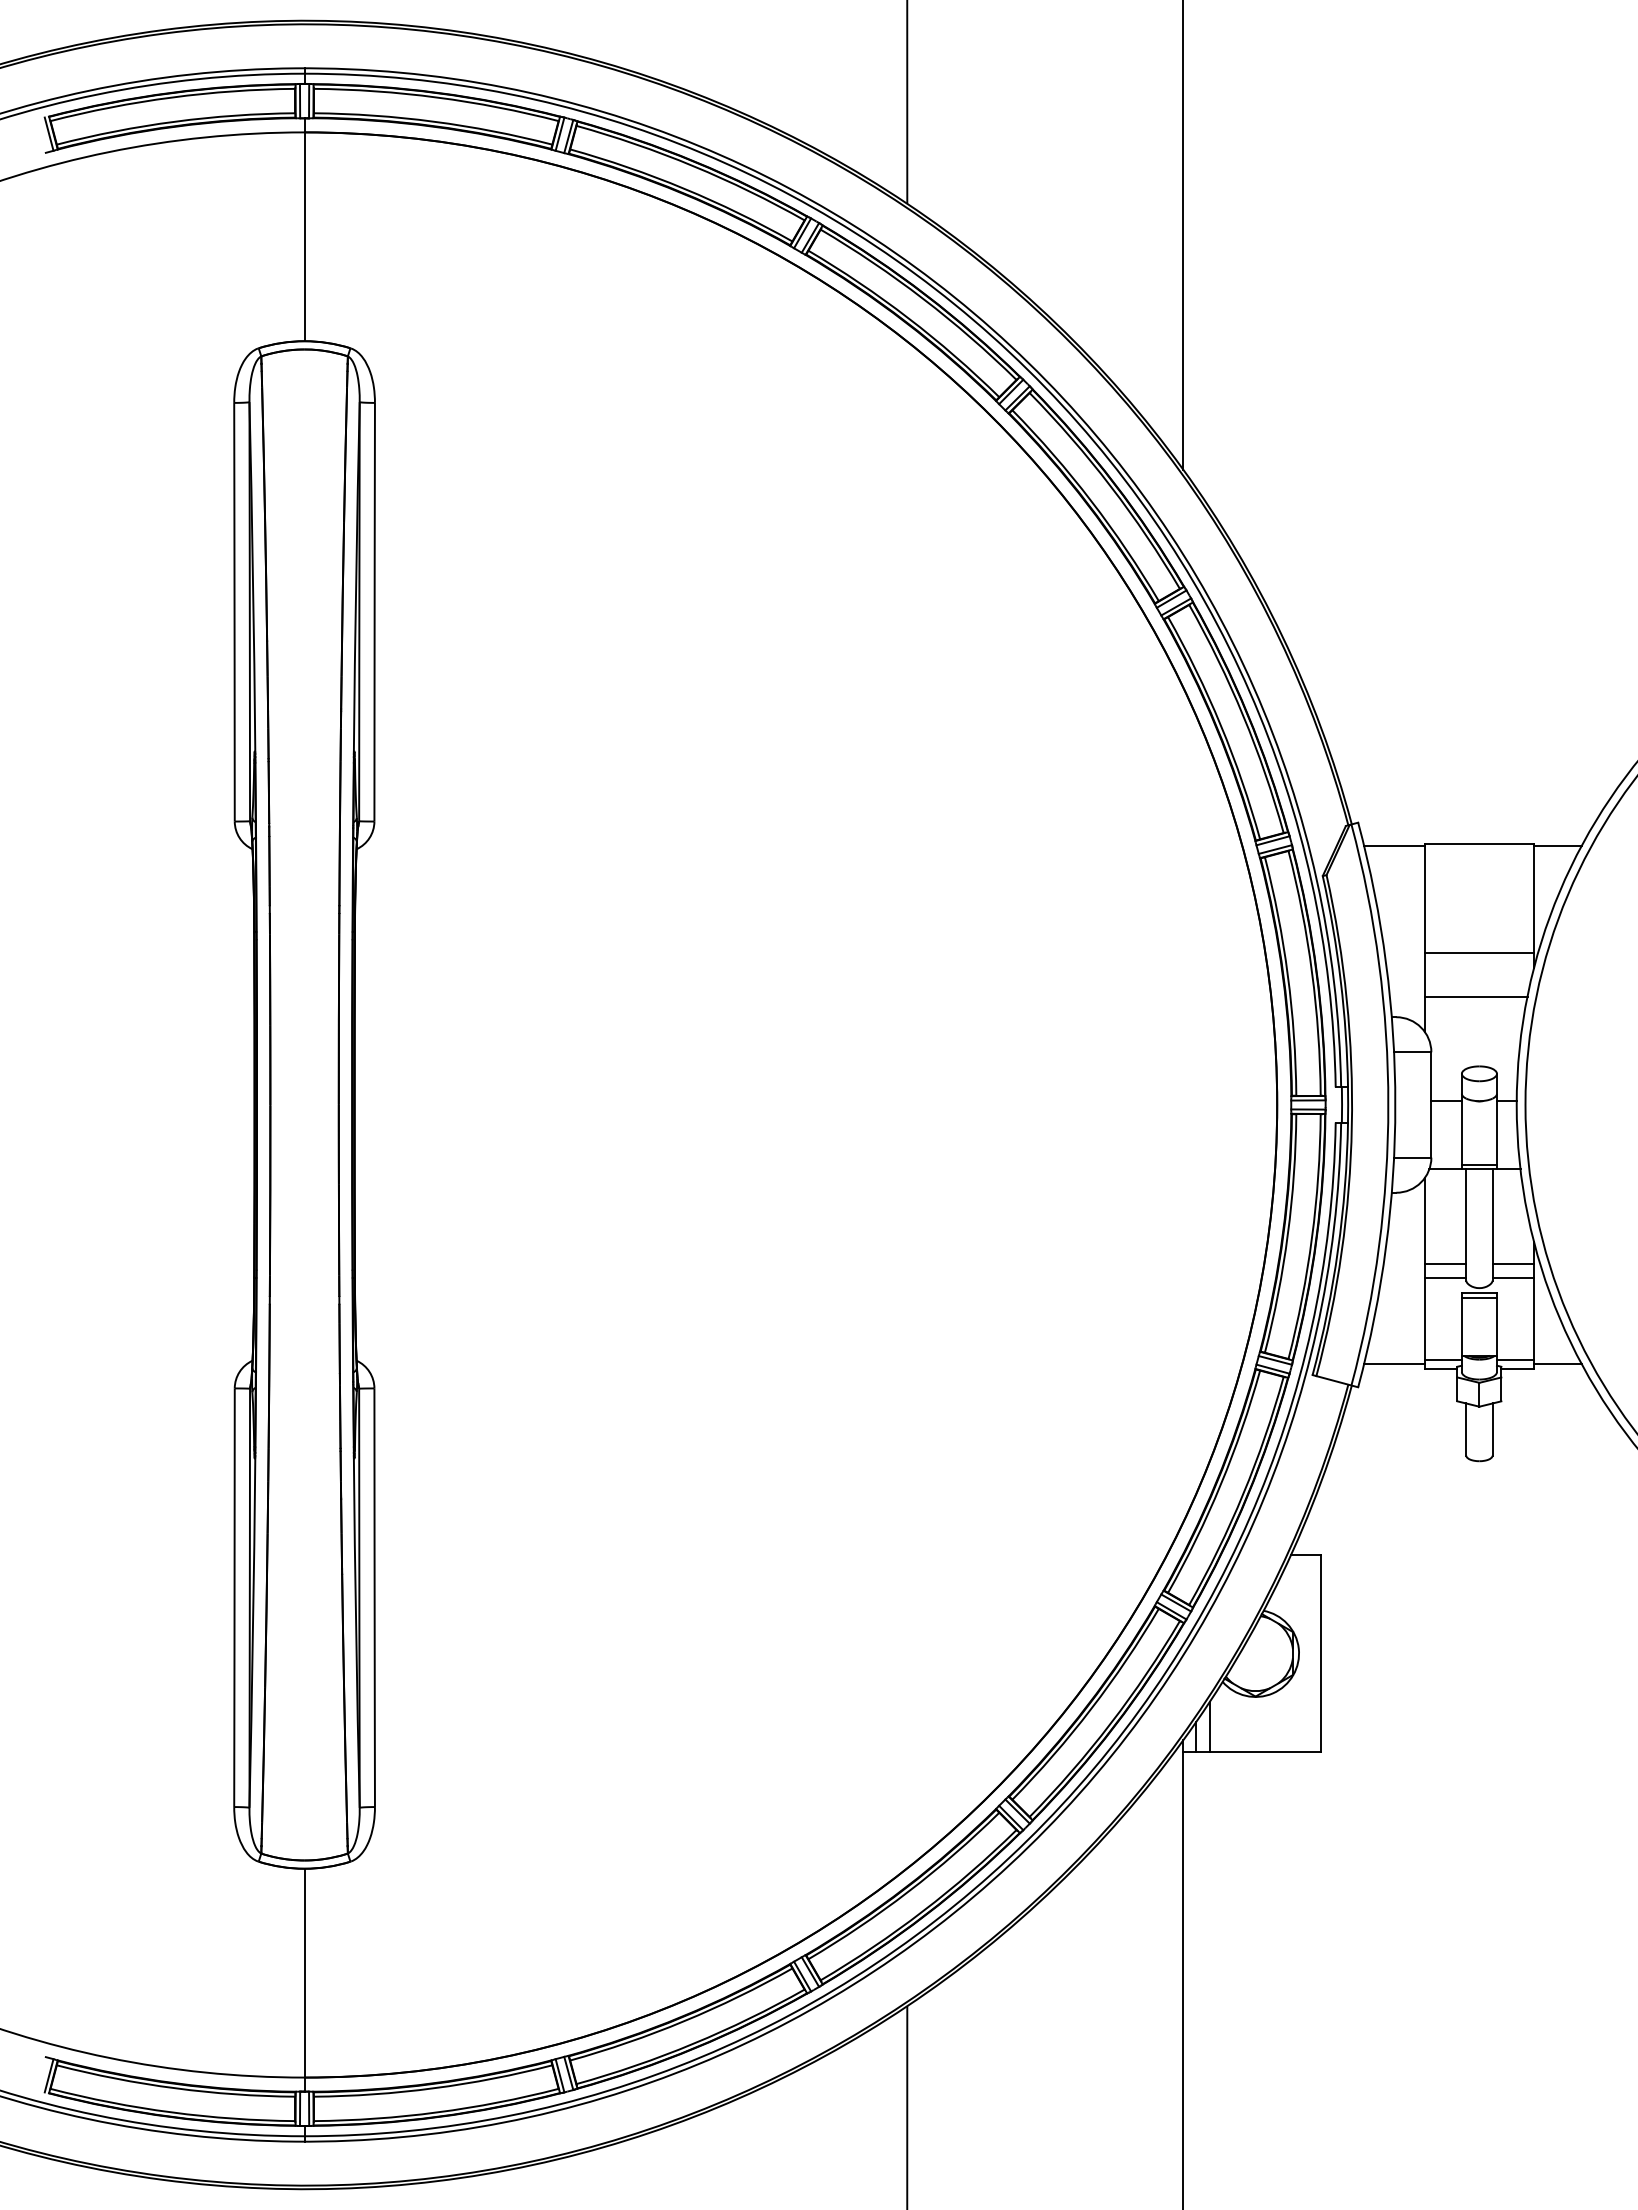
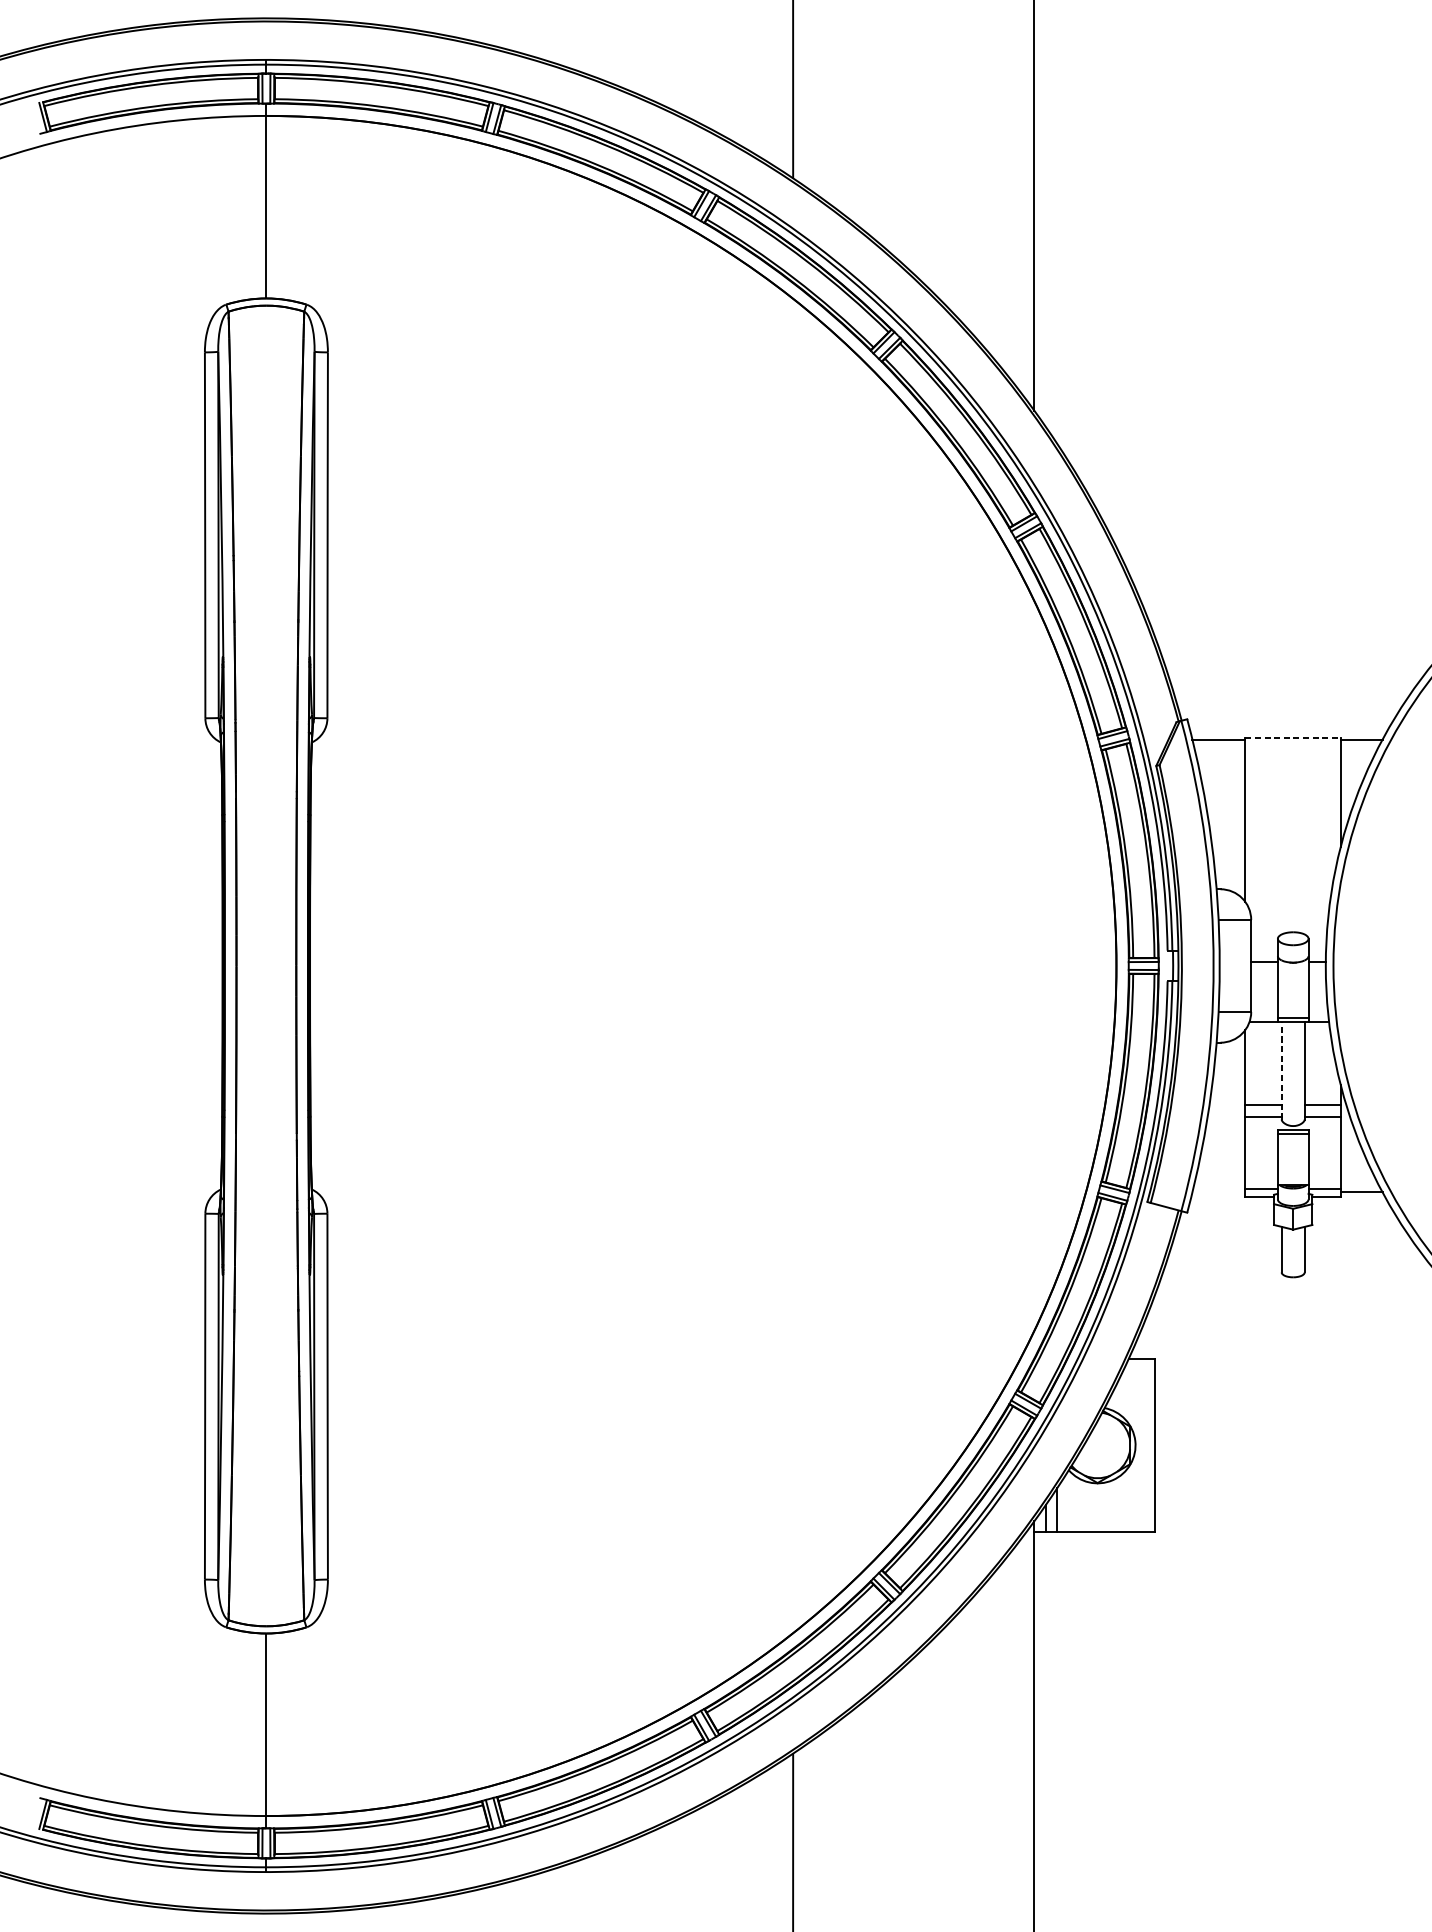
line: (1479, 843) -> (1293, 737), solid -> dashed
line: (1479, 952) -> (1293, 832), removed
line: (1475, 997) -> (1289, 872), removed
line: (1466, 1224) -> (1281, 1070), solid -> dashed
line: (1394, 1363) -> (1218, 1191), removed

